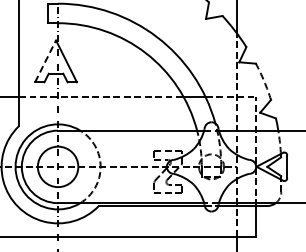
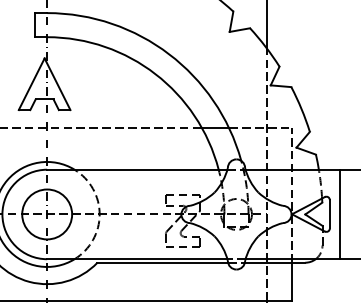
line: (45, 60) -> (31, 83), dashed -> solid
arc: (264, 81) -> (301, 109), dashed -> solid
line: (295, 166) -> (340, 213), added

